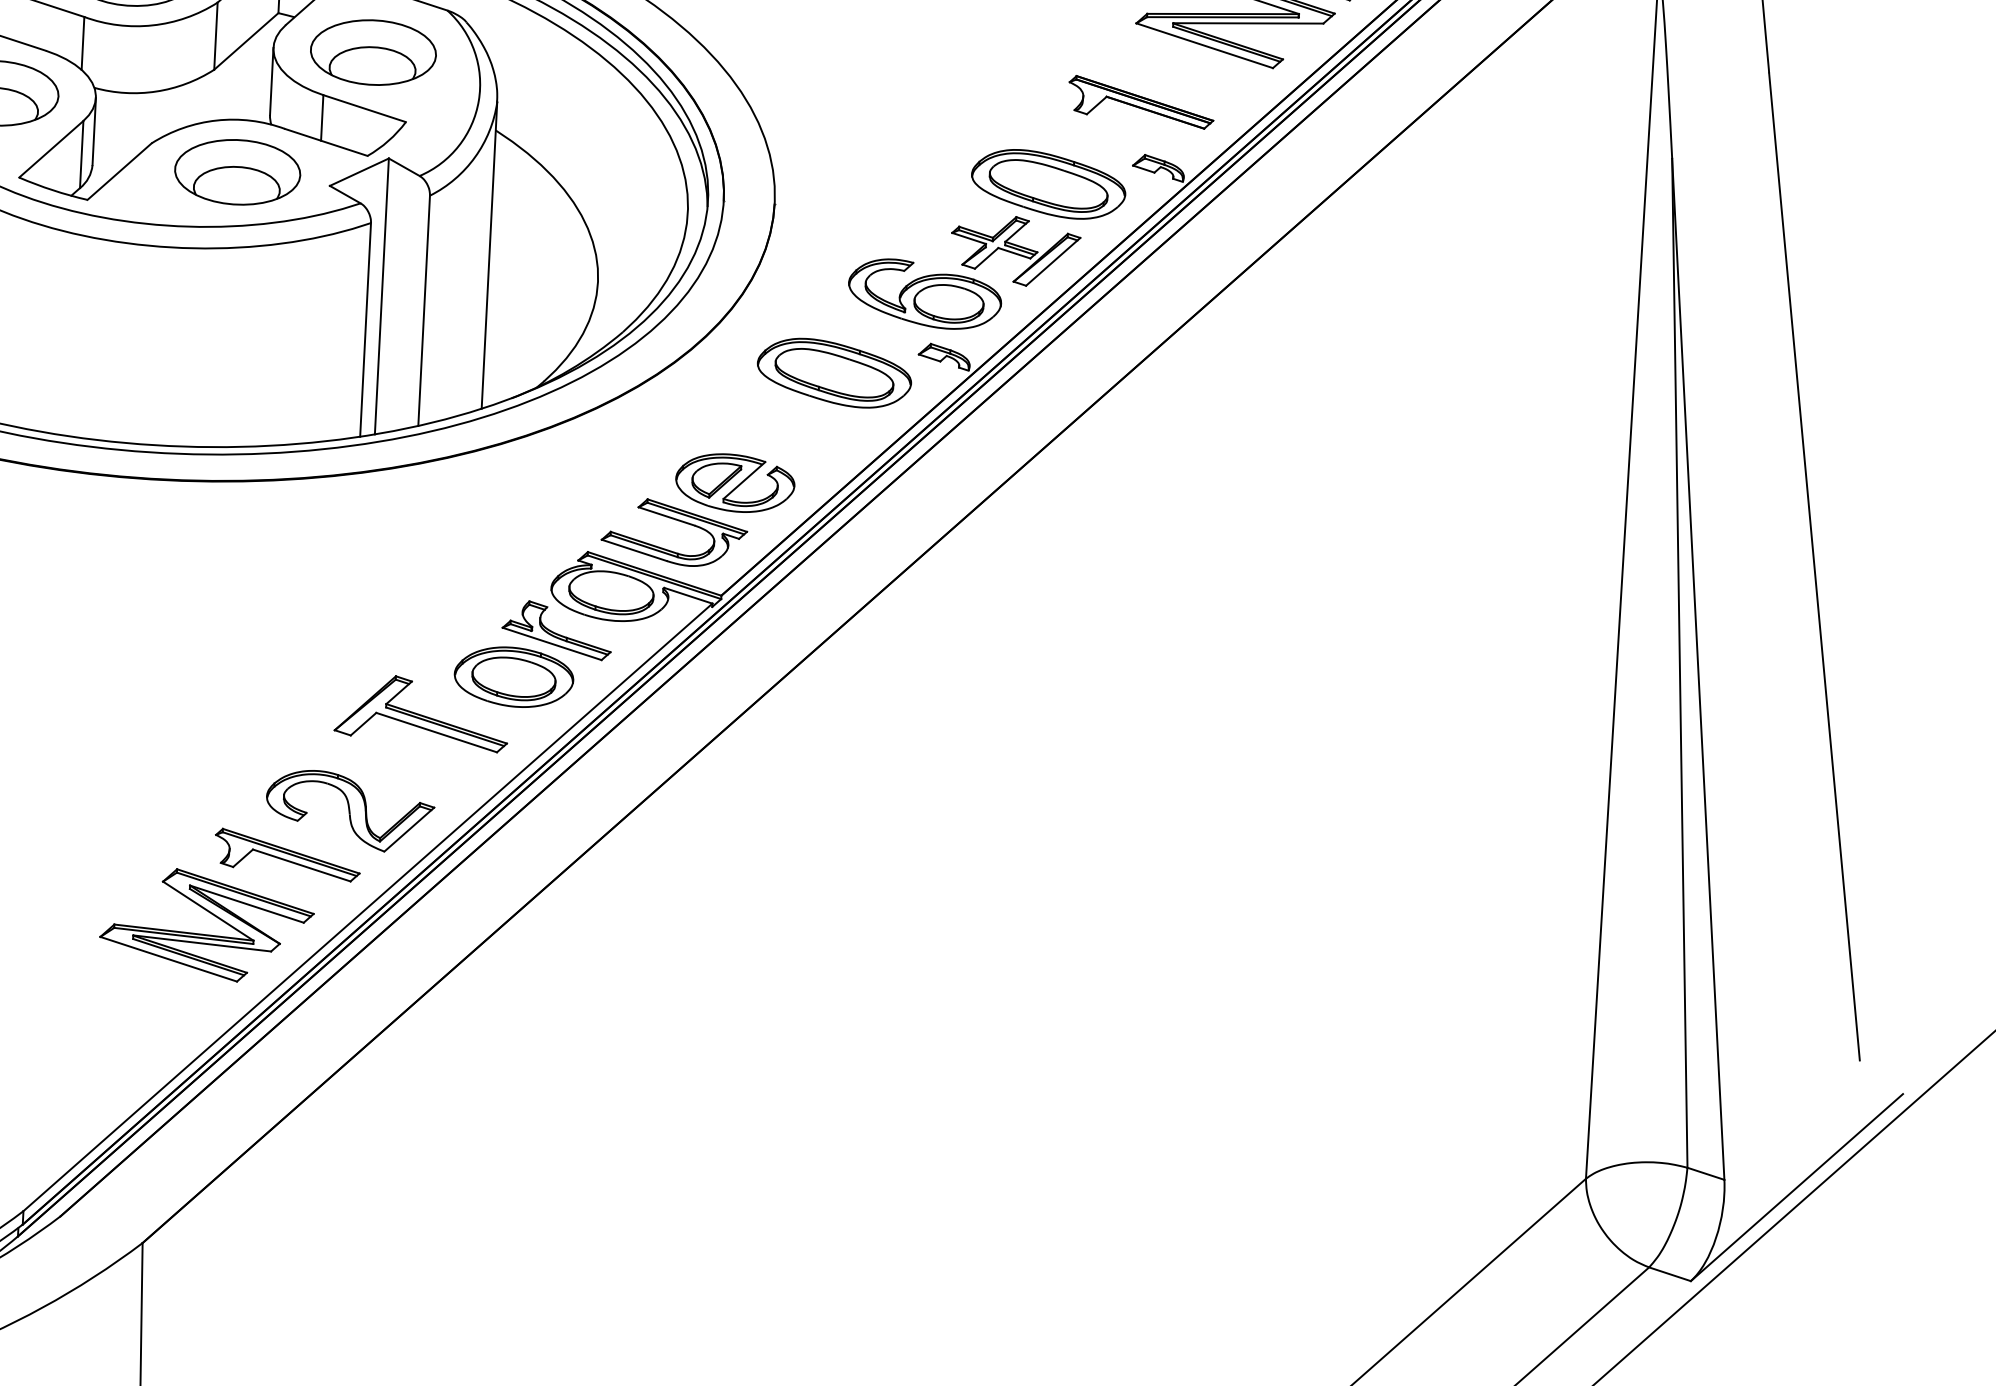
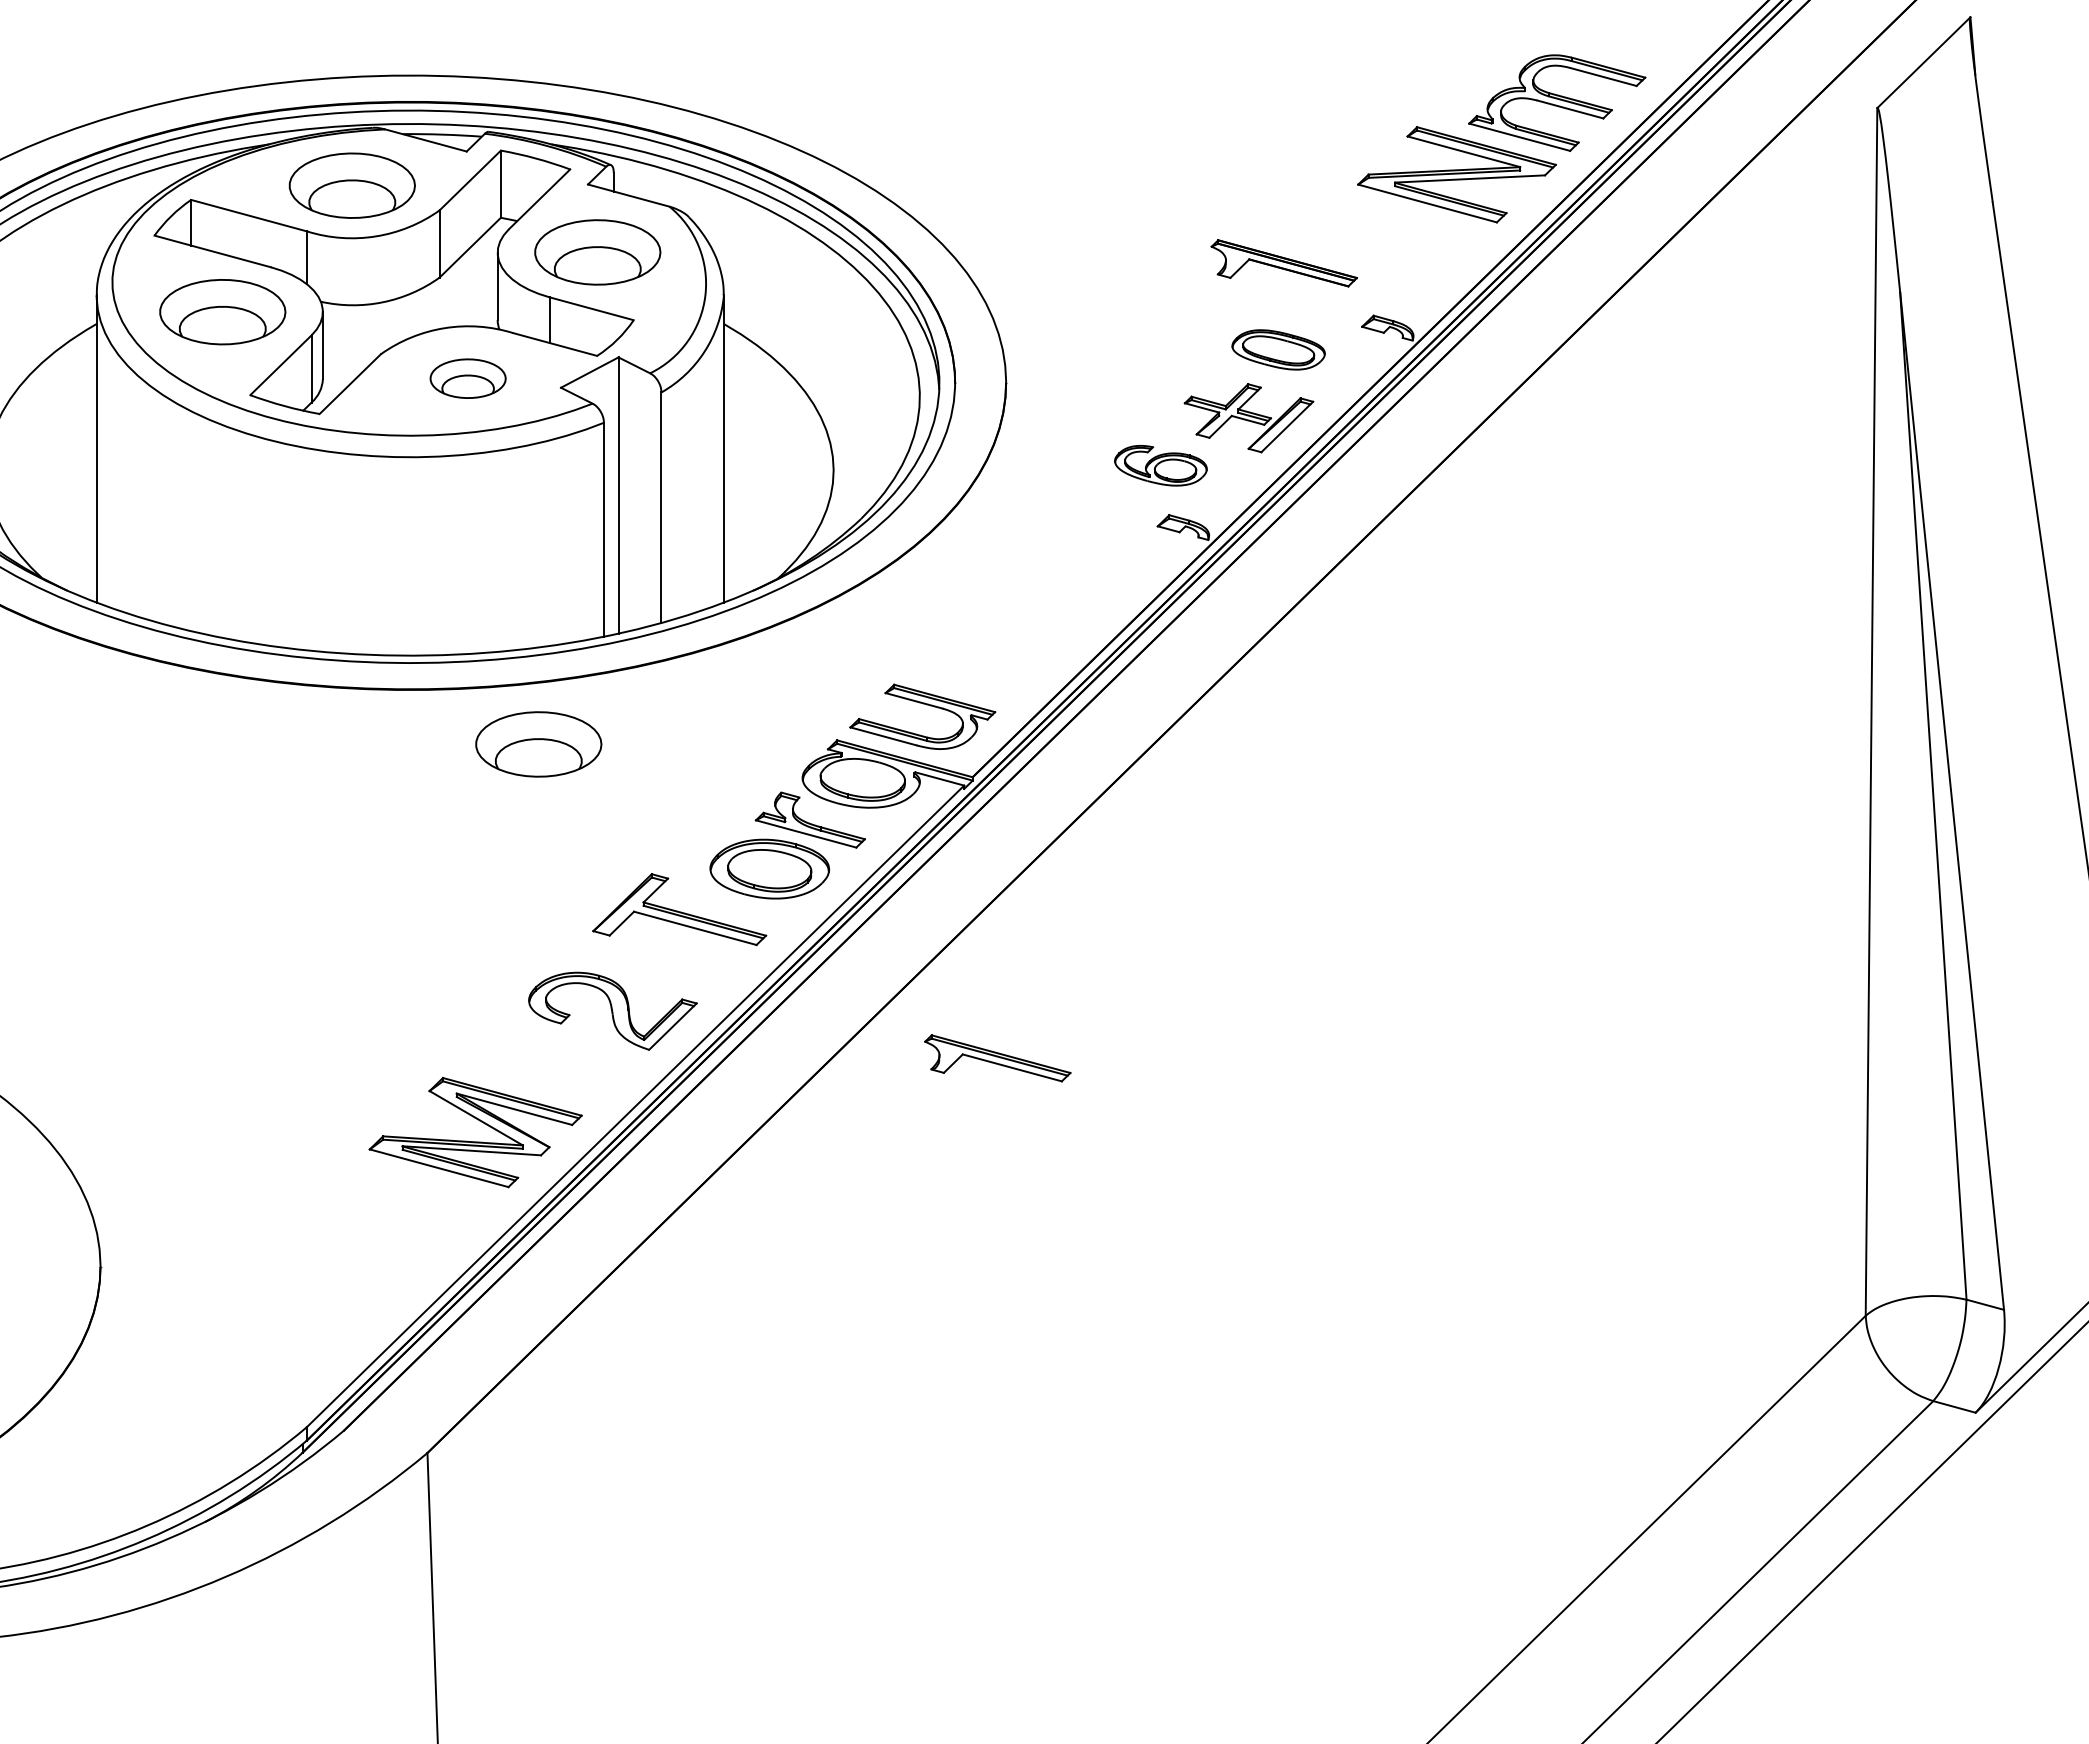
part: (1140, 102) -> (1283, 263), moved
part: (236, 171) -> (467, 378), size x0.6
part: (1048, 183) -> (1278, 349), size x0.6
part: (924, 293) -> (1160, 465), size x0.6
part: (834, 373) -> (1074, 549), removed
part: (734, 482) -> (980, 663), removed
part: (289, 541) -> (538, 744), added
part: (287, 855) -> (997, 1058), moved

